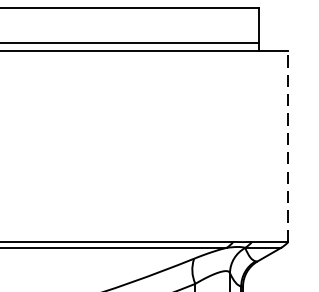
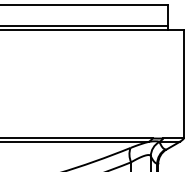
line: (289, 145) -> (184, 83), dashed -> solid

